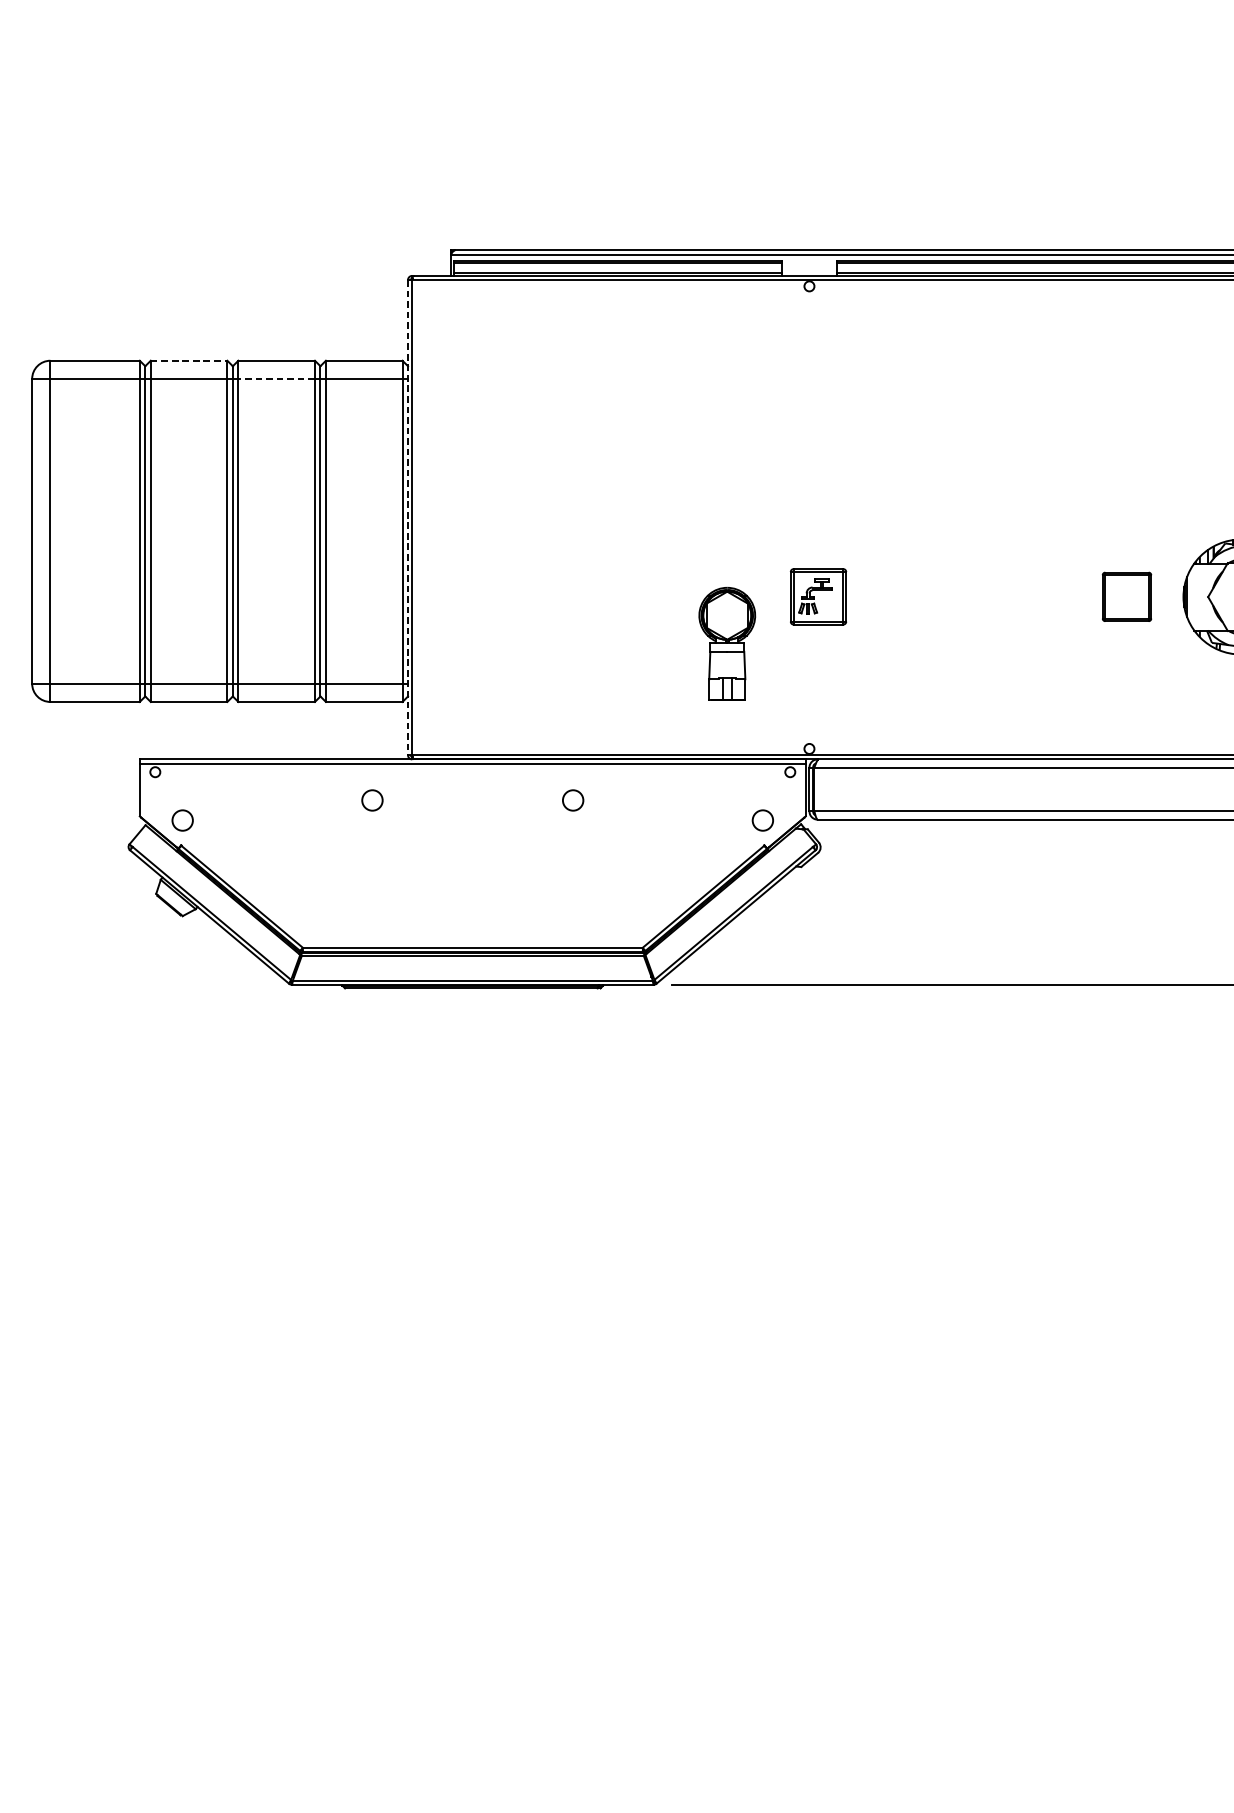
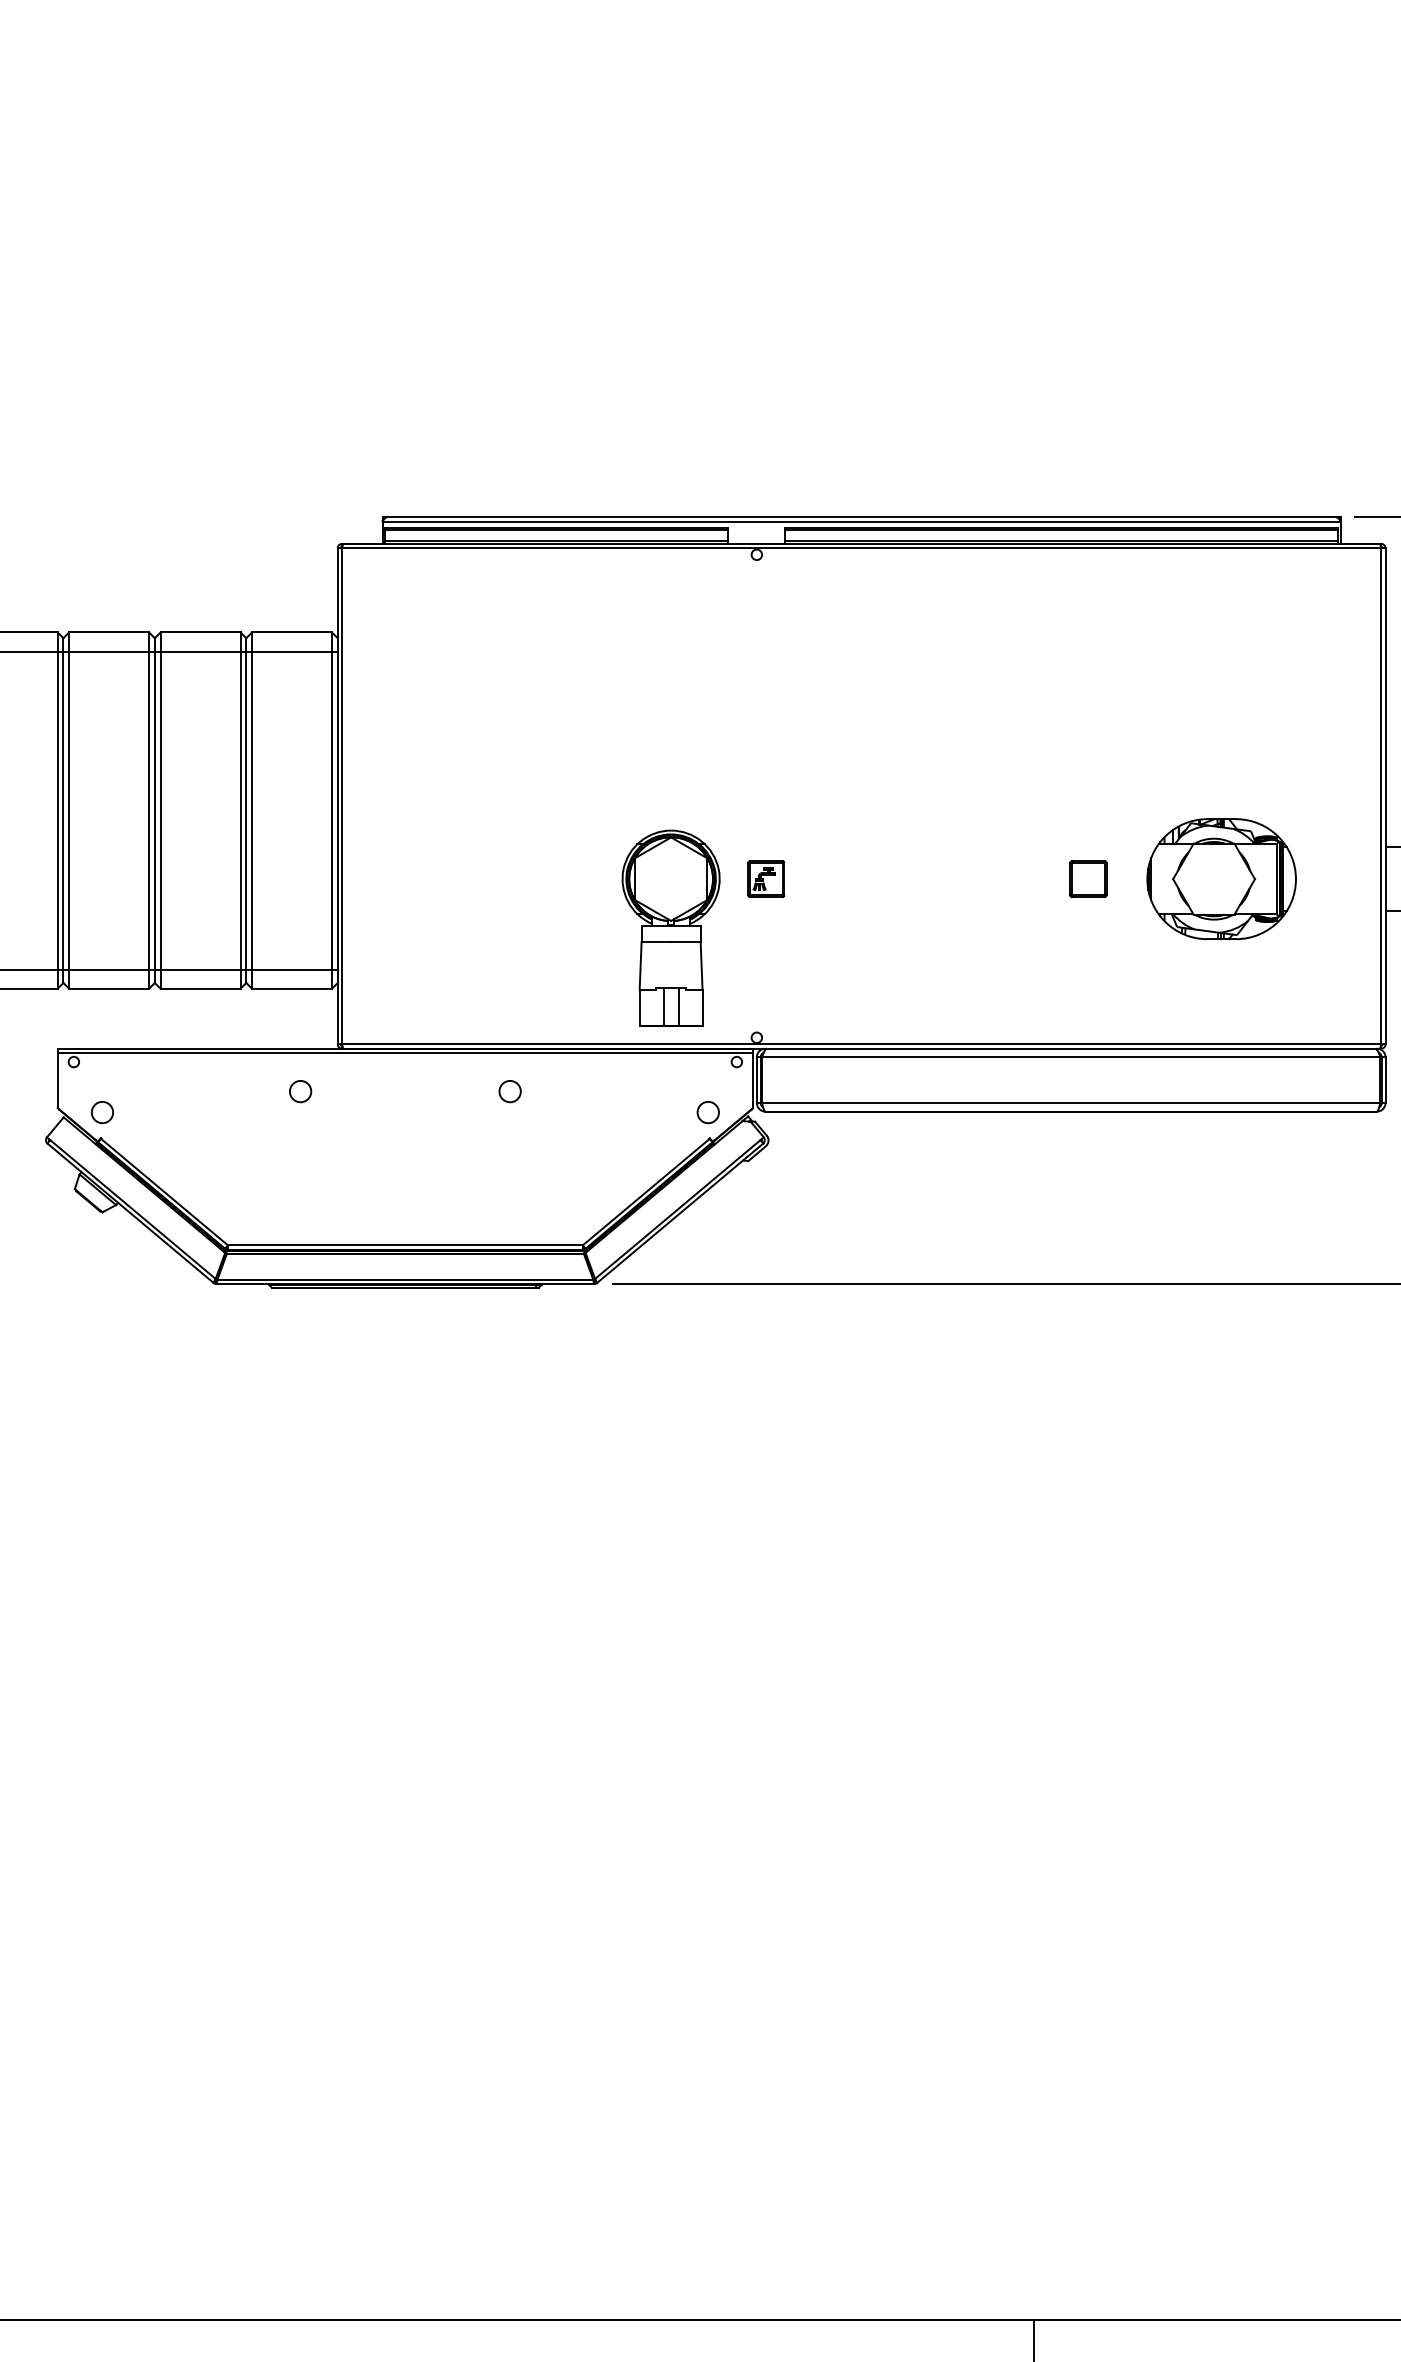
line: (189, 360) -> (109, 632), dashed -> solid
line: (276, 378) -> (200, 651), dashed -> solid
line: (407, 517) -> (337, 796), dashed -> solid
part: (818, 597) -> (766, 879), size x0.62
part: (1127, 597) -> (1088, 879), size x0.71
part: (726, 643) -> (670, 927), size x1.67

